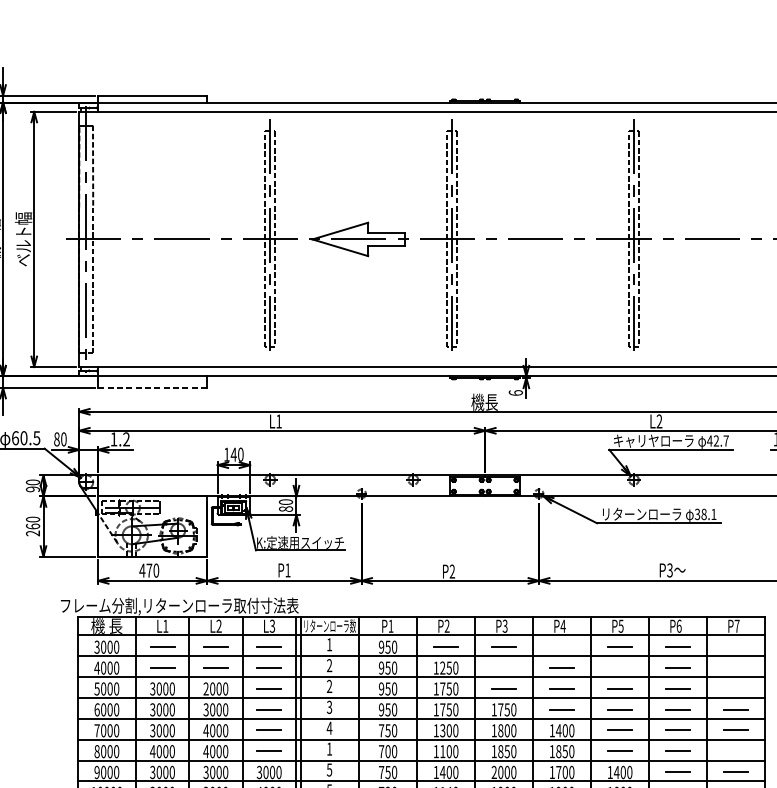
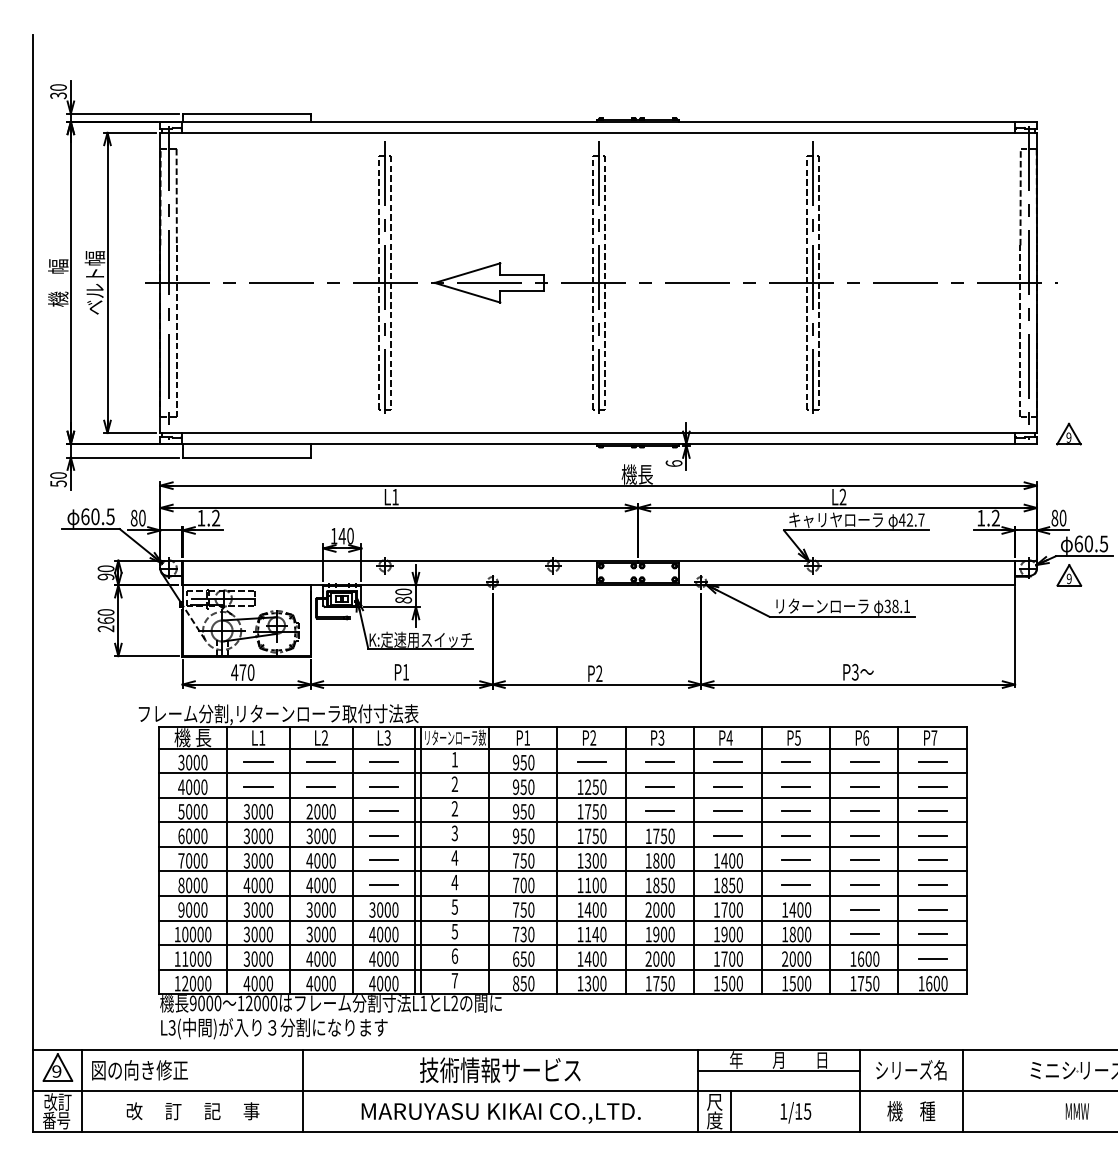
line: (152, 387) -> (246, 457), dashed -> solid
line: (561, 646) -> (727, 761), added
line: (735, 647) -> (932, 762), added
line: (503, 667) -> (659, 786), added
line: (619, 667) -> (795, 786), added
line: (735, 667) -> (932, 786), added
line: (735, 688) -> (932, 811), added
text: (329, 749) -> (454, 882), 1 -> 4
line: (735, 751) -> (932, 885), added

